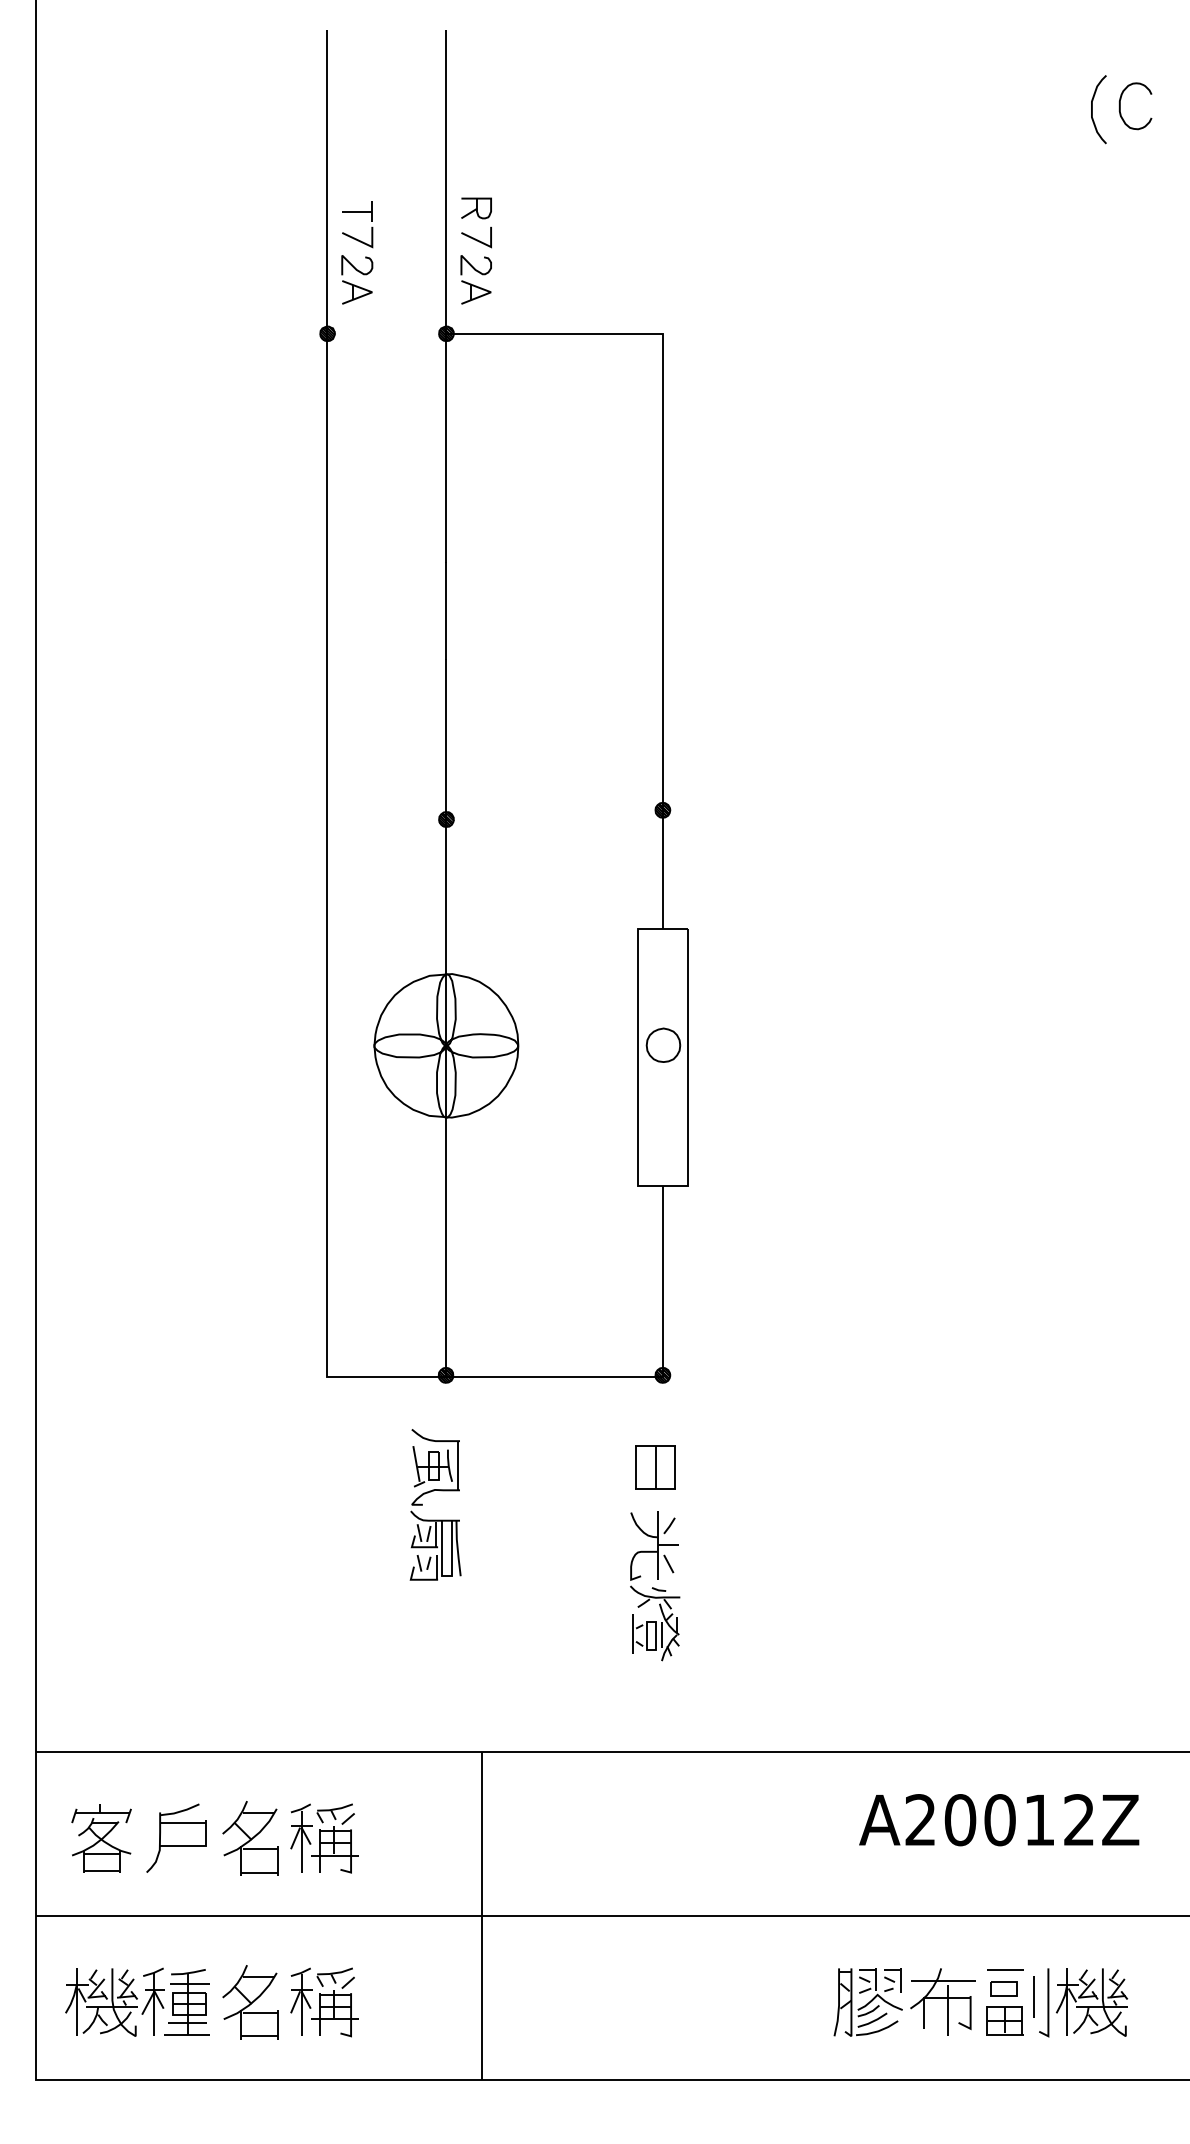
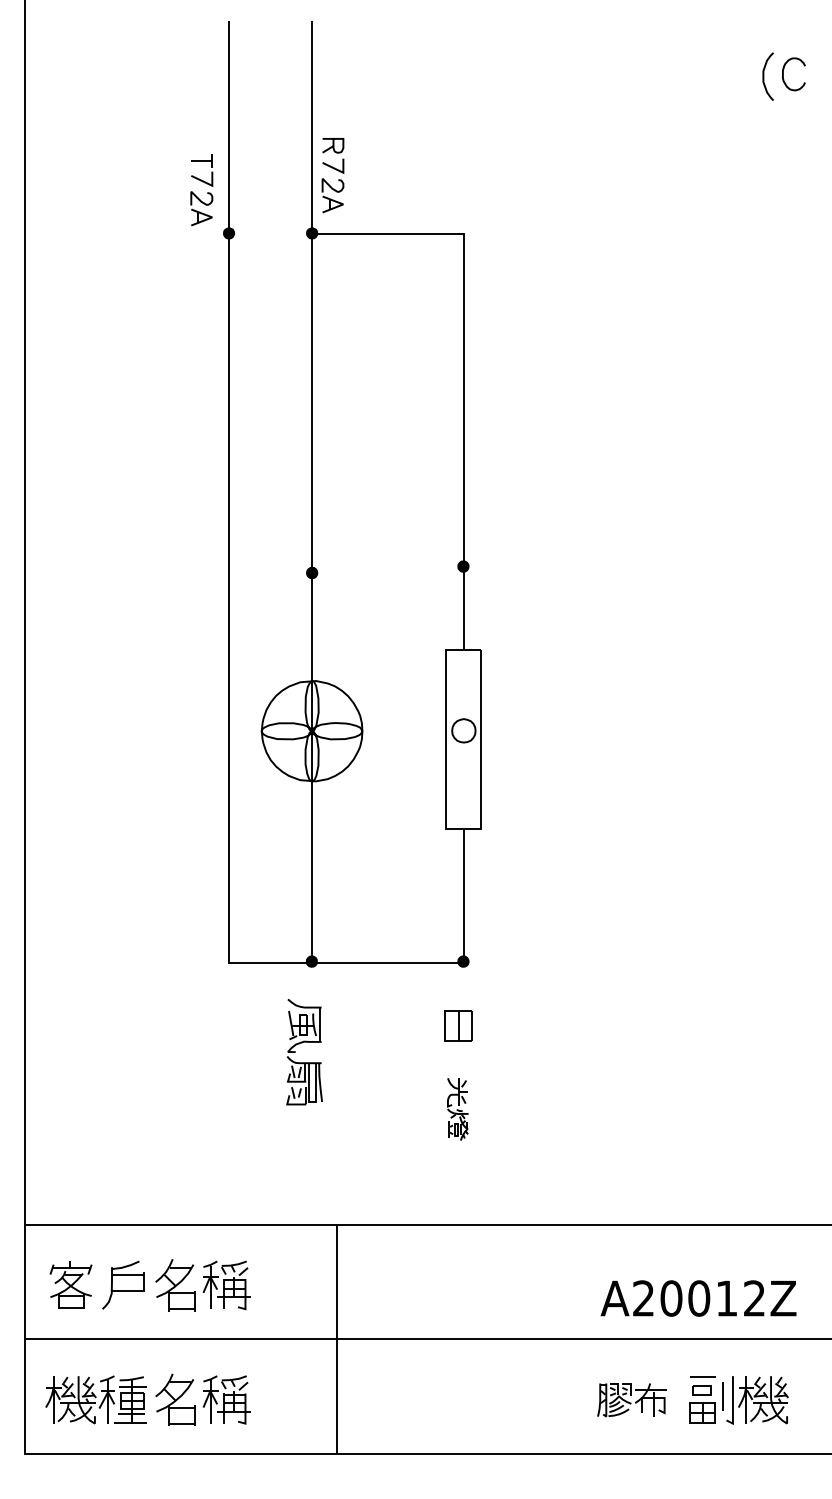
part: (365, 256) -> (207, 192), moved
part: (654, 1586) -> (457, 1109), size x0.6
text: (999, 1820) -> (698, 1298), moved
part: (903, 2003) -> (631, 1400), size x0.7

